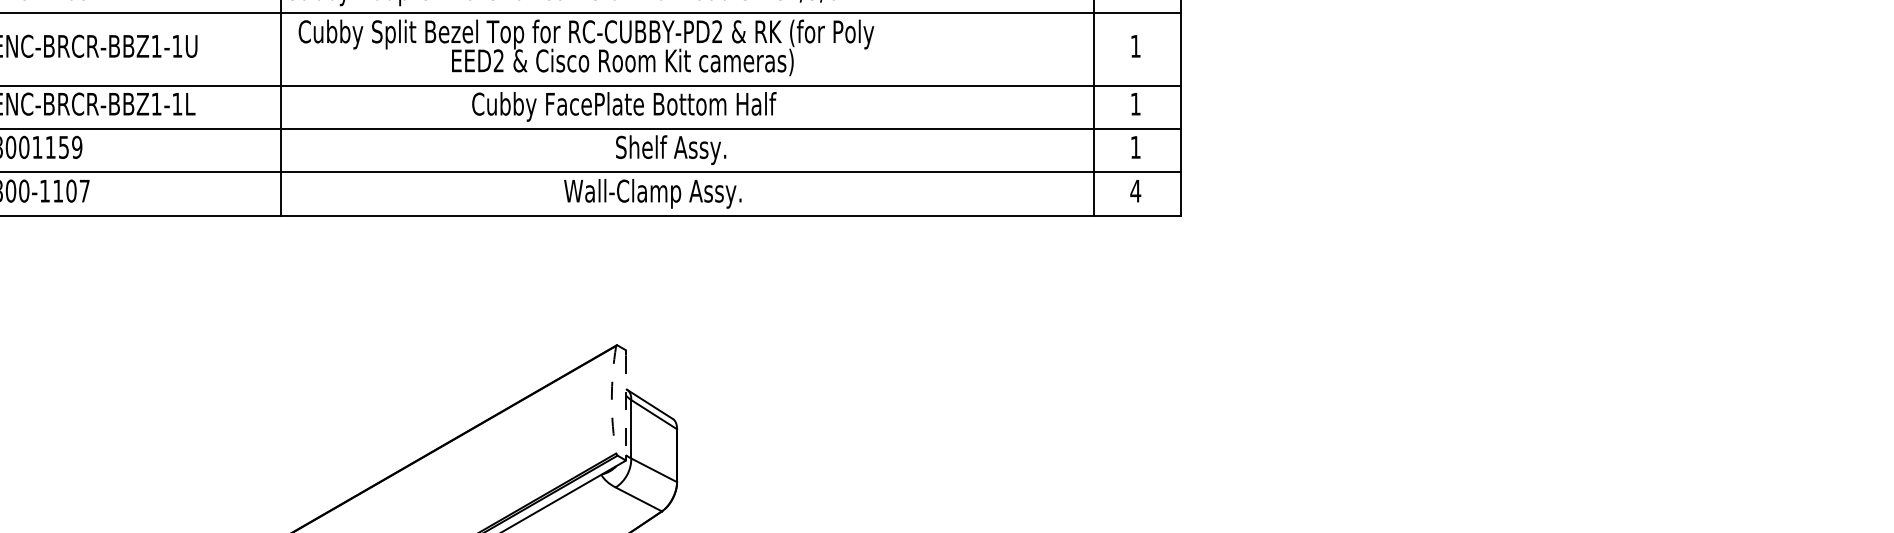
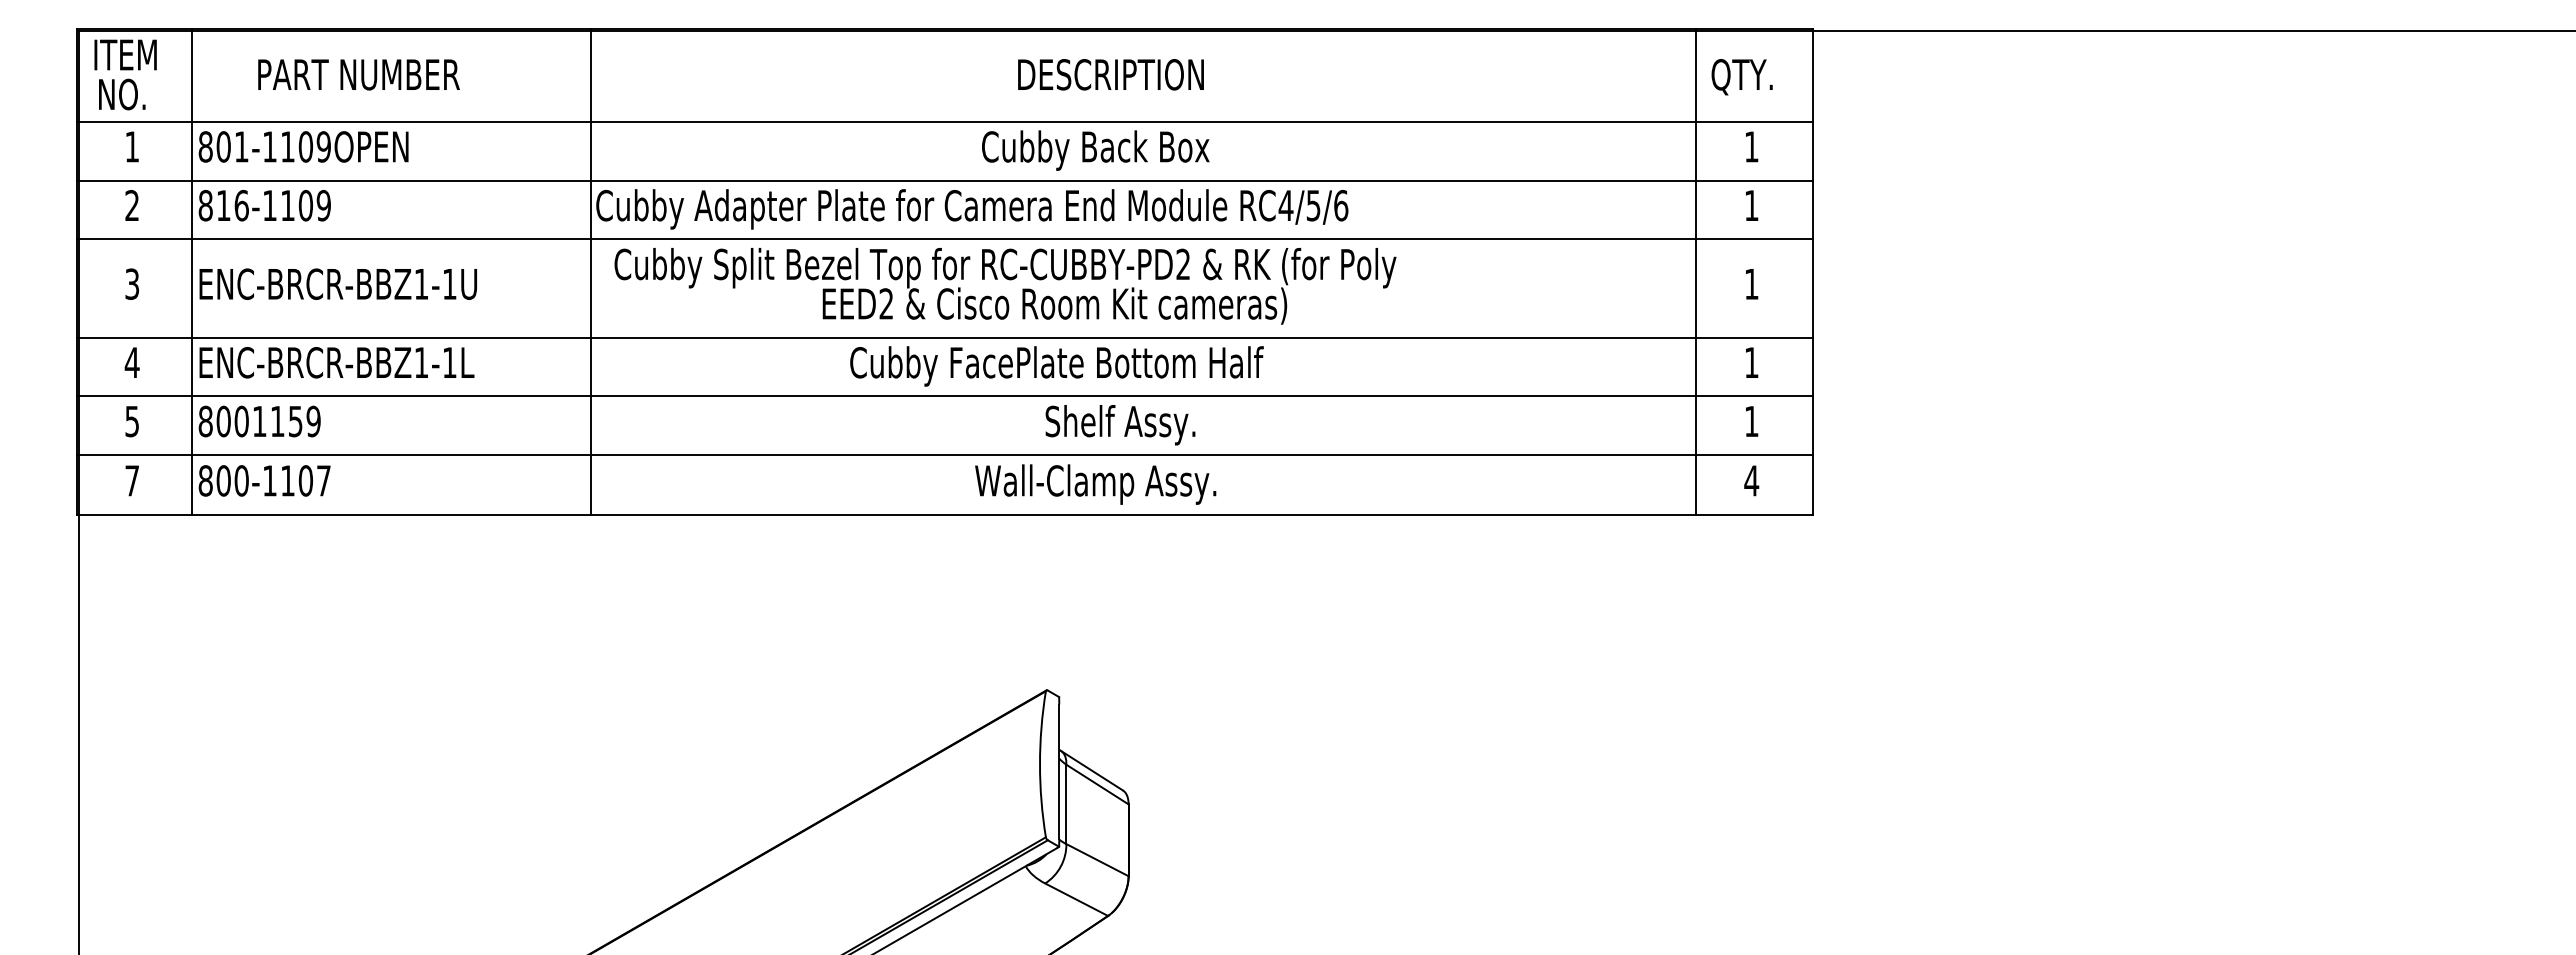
arc: (611, 399) -> (1039, 764), dashed -> solid
line: (626, 405) -> (1059, 772), dashed -> solid

